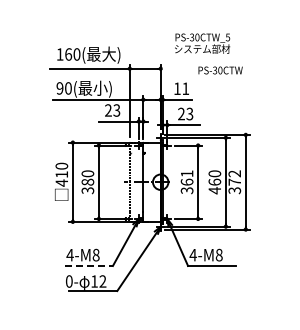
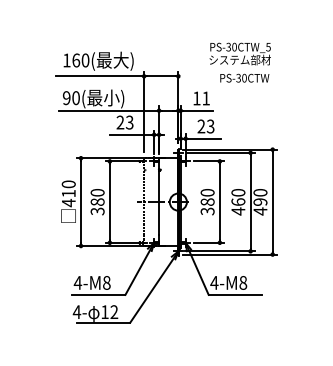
text: (202, 43) -> (240, 53), moved
text: (186, 177) -> (206, 196), 361 -> 380
text: (234, 182) -> (260, 202), 372 -> 490
line: (89, 265) -> (99, 294), dashed -> solid
text: (68, 281) -> (76, 312), 0- -> 4-

